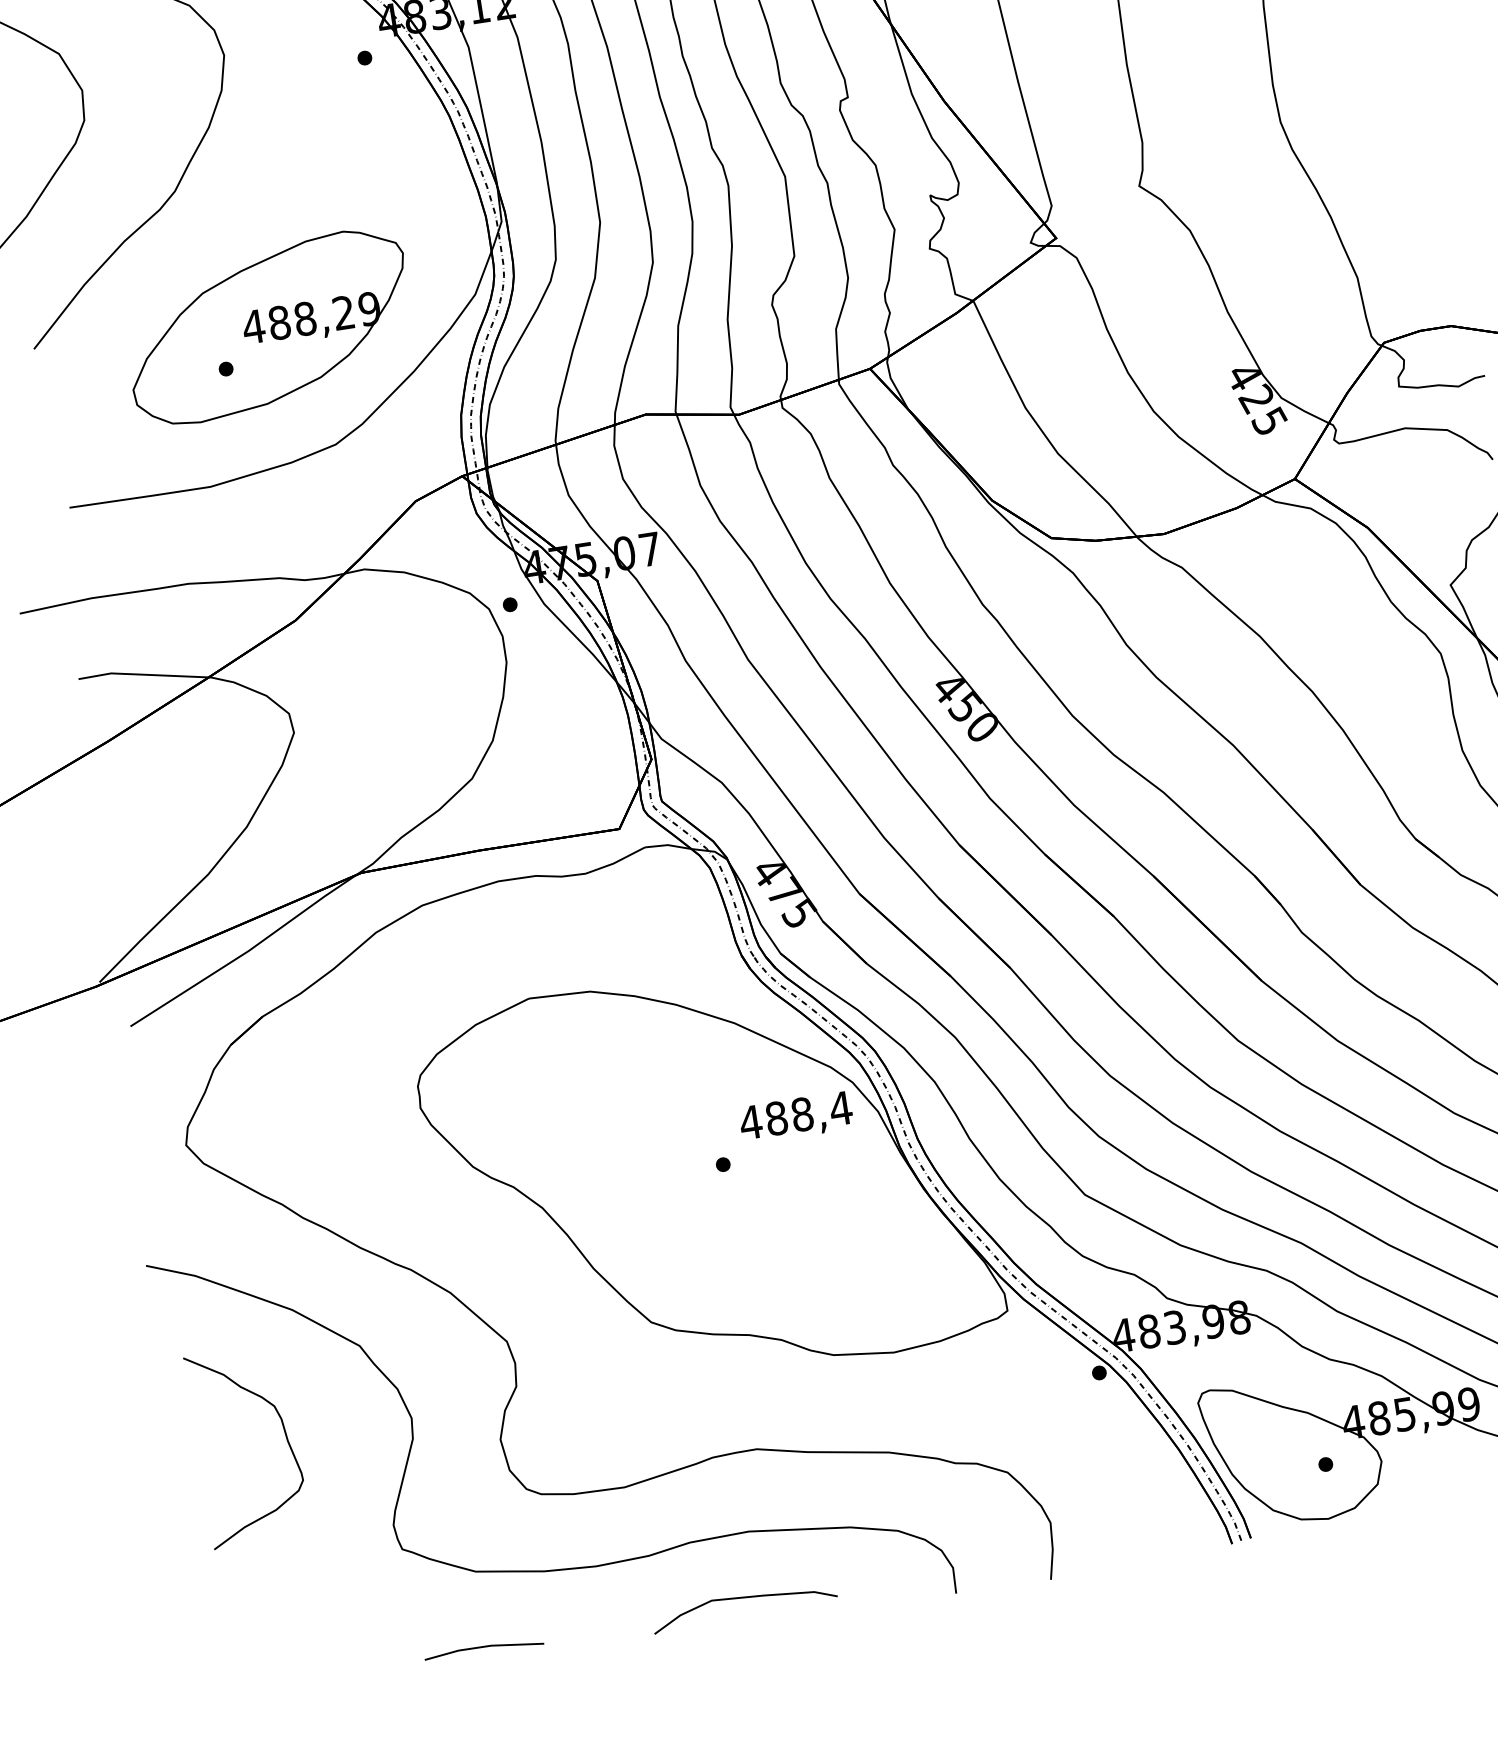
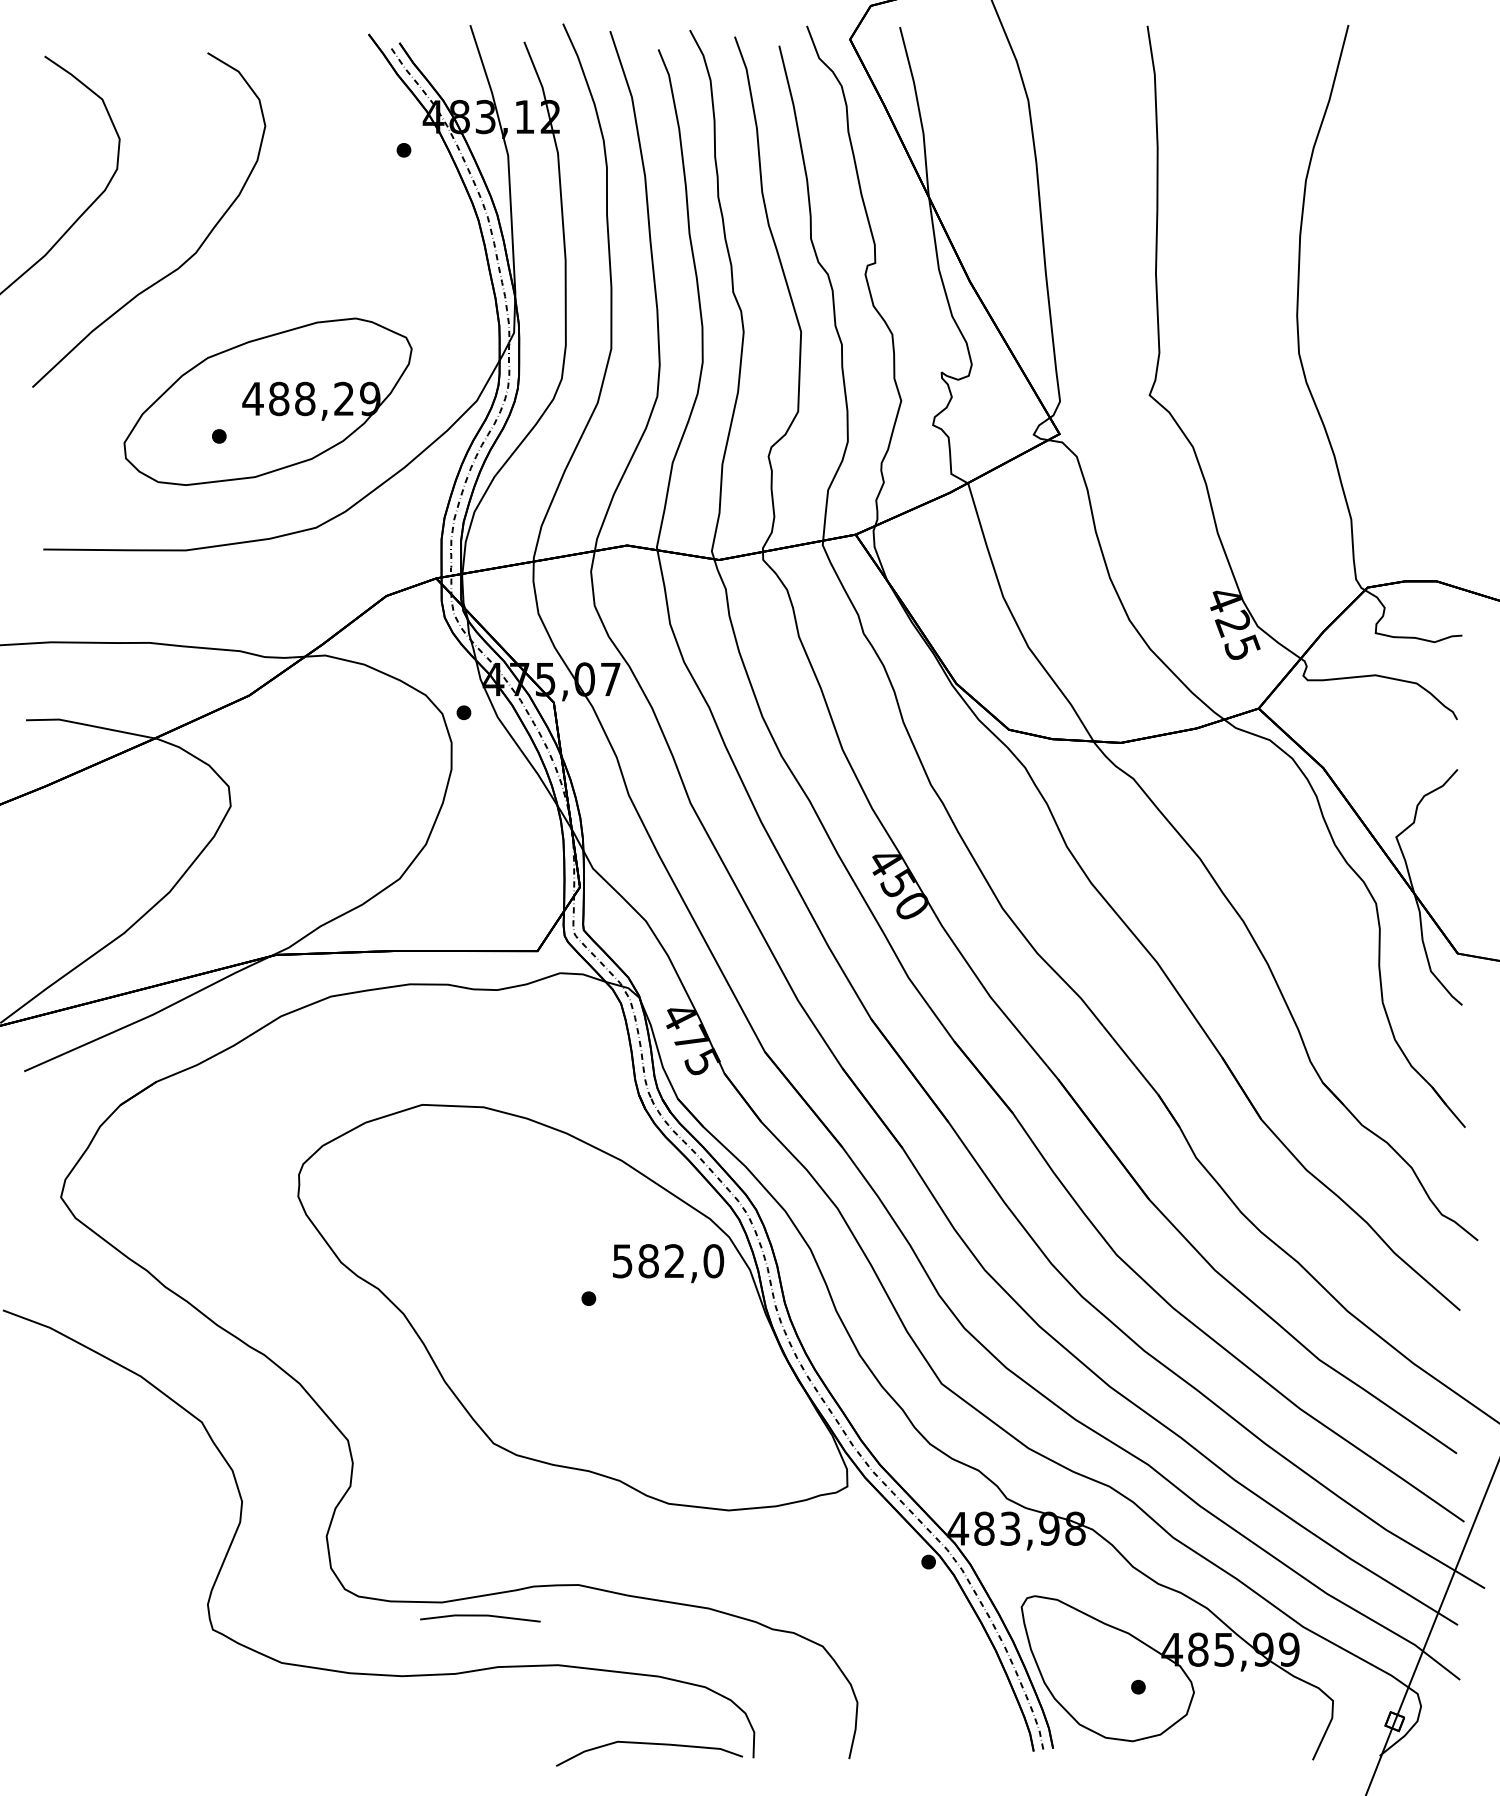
text: (795, 1115) -> (667, 1261), 488,4 -> 582,0
curve: (285, 1436) -> (114, 1500), removed
curve: (743, 1598) -> (649, 1744), moved
line: (483, 1647) -> (480, 1616), moved

